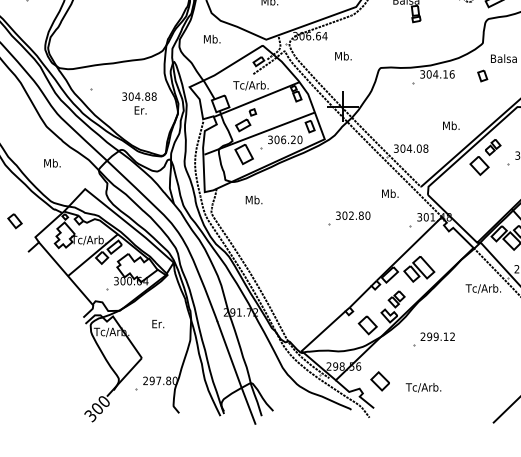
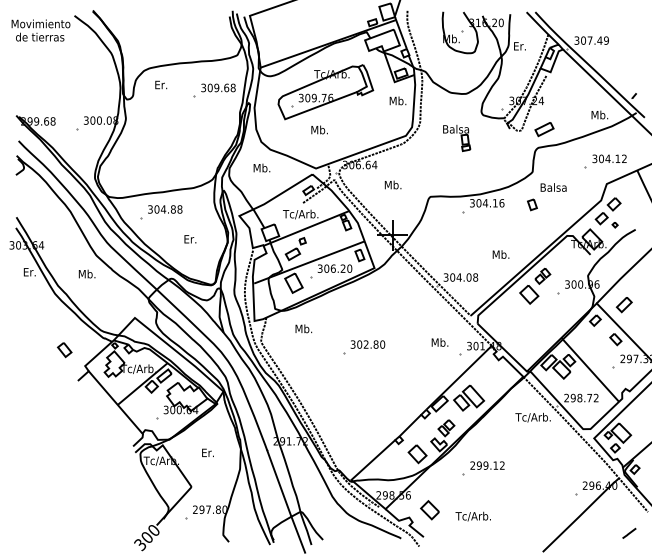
text: (139, 96) -> (165, 209), moved
text: (51, 162) -> (86, 273), moved
text: (389, 193) -> (439, 342), moved
part: (349, 218) -> (364, 347), moved

